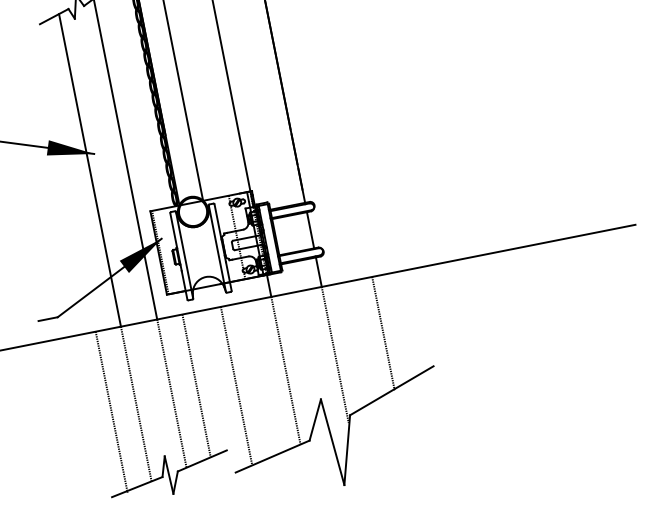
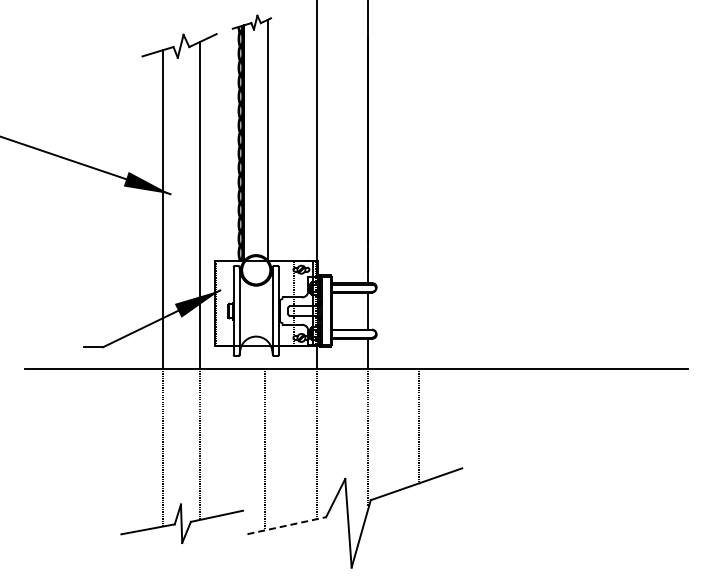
line: (196, 385) -> (225, 441), removed
line: (111, 411) -> (137, 450), removed
line: (273, 456) -> (287, 525), solid -> dashed

